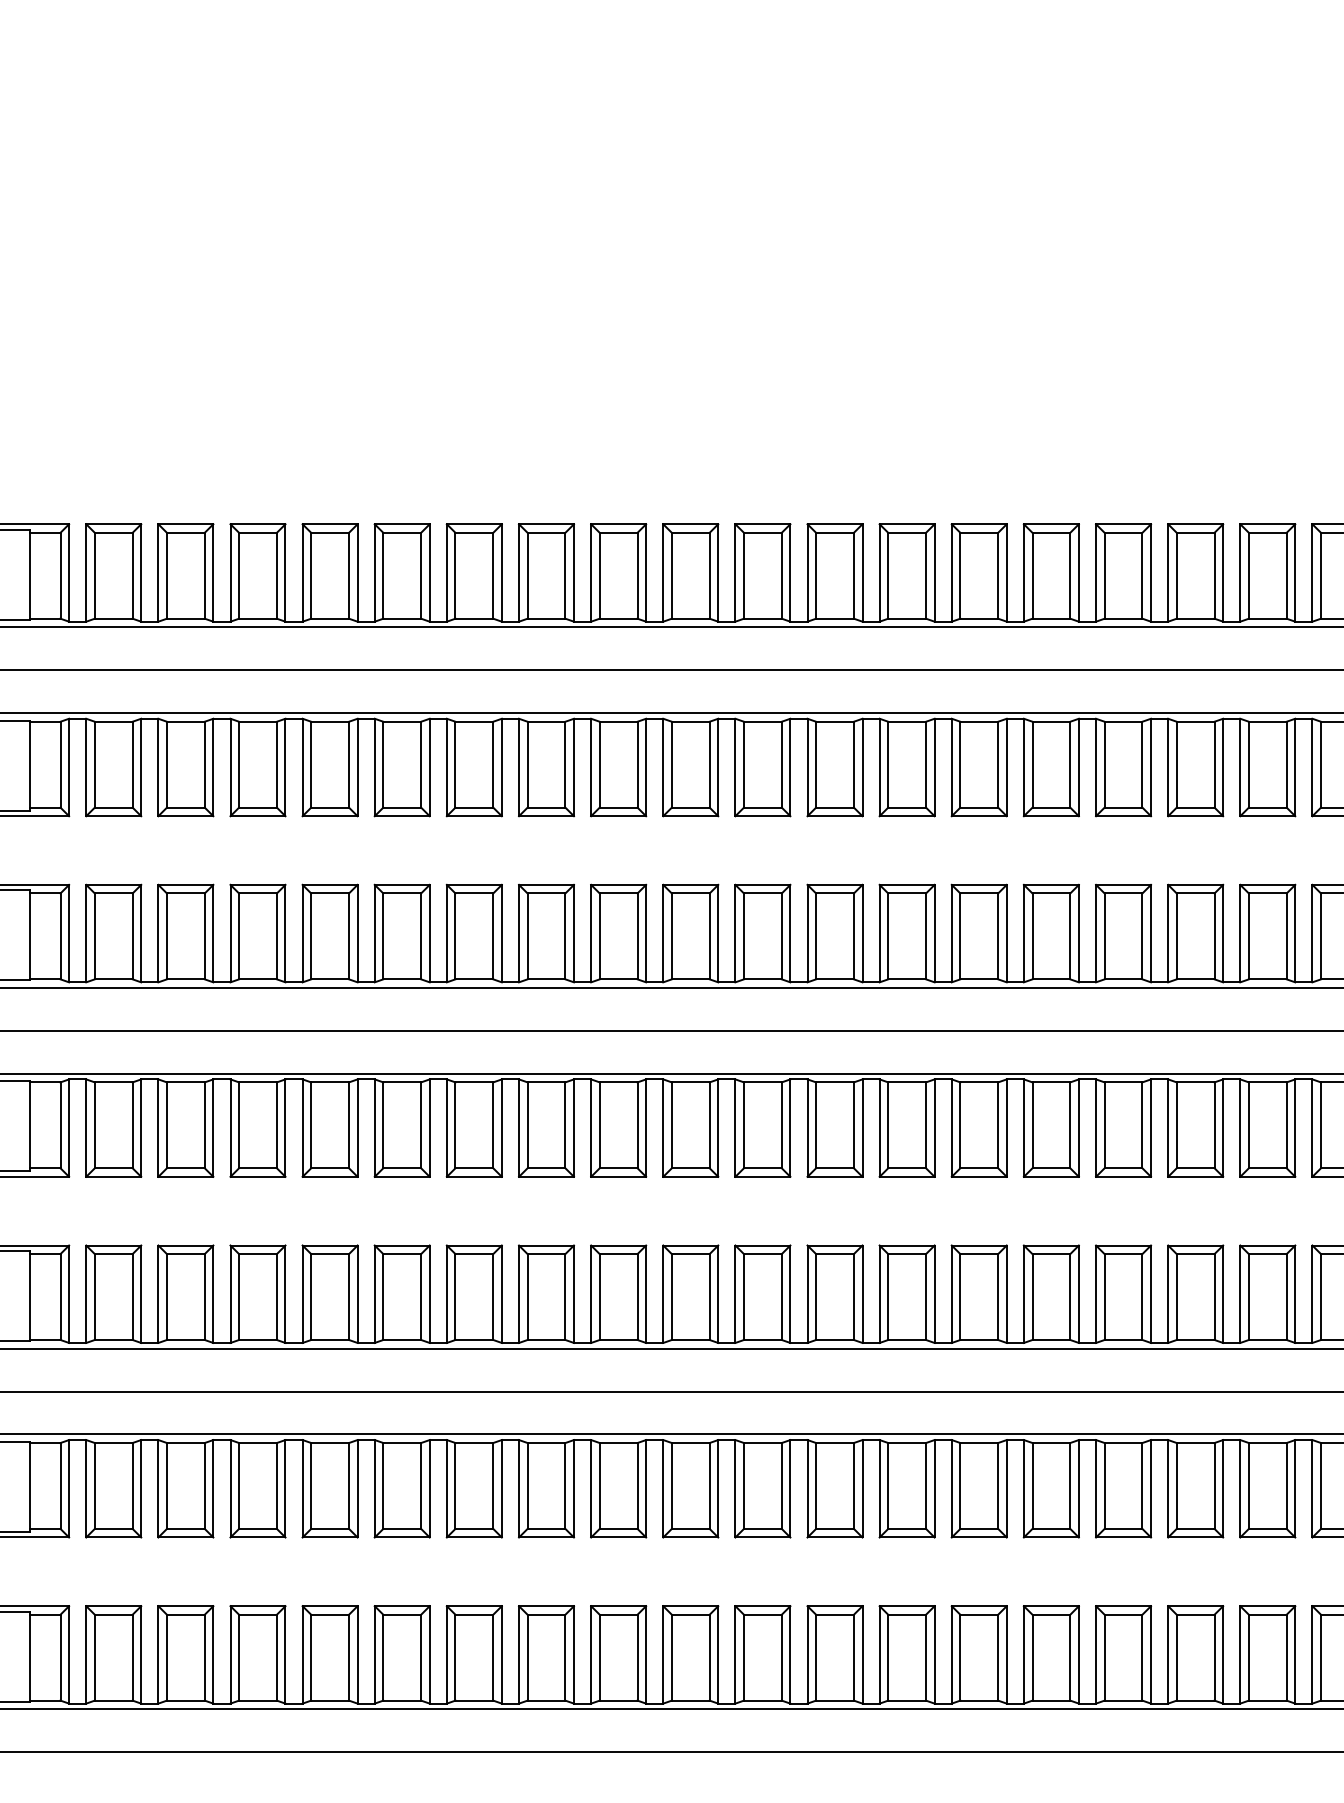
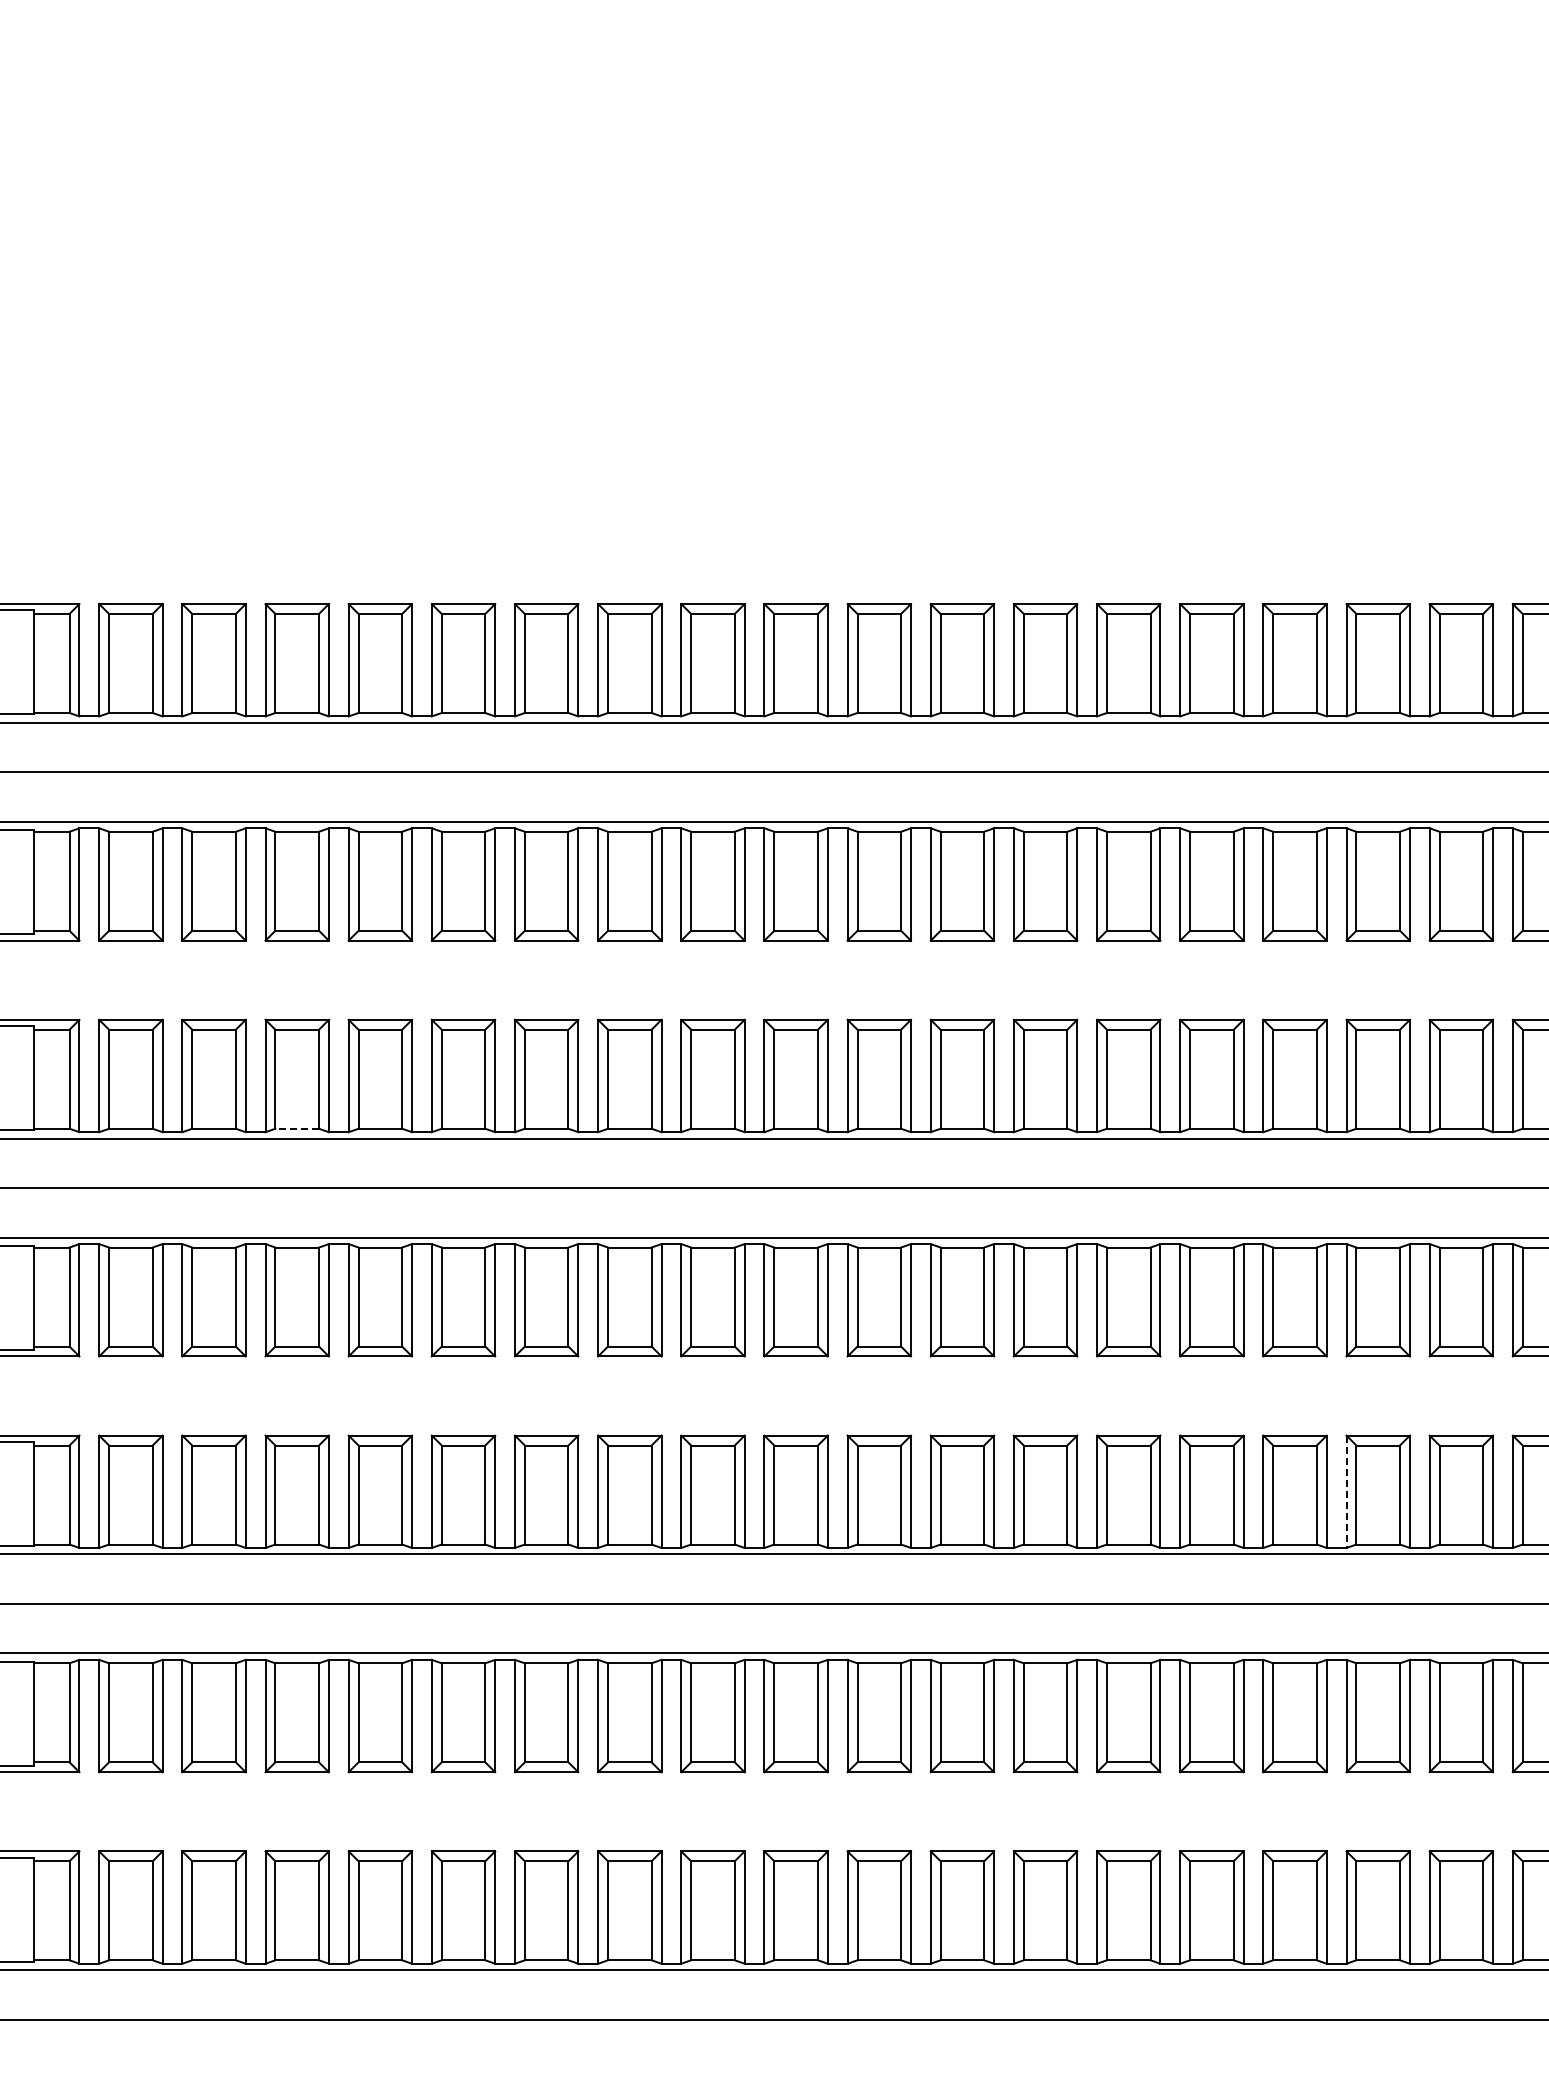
line: (258, 979) -> (297, 1128), solid -> dashed
line: (1168, 1294) -> (1346, 1492), solid -> dashed

